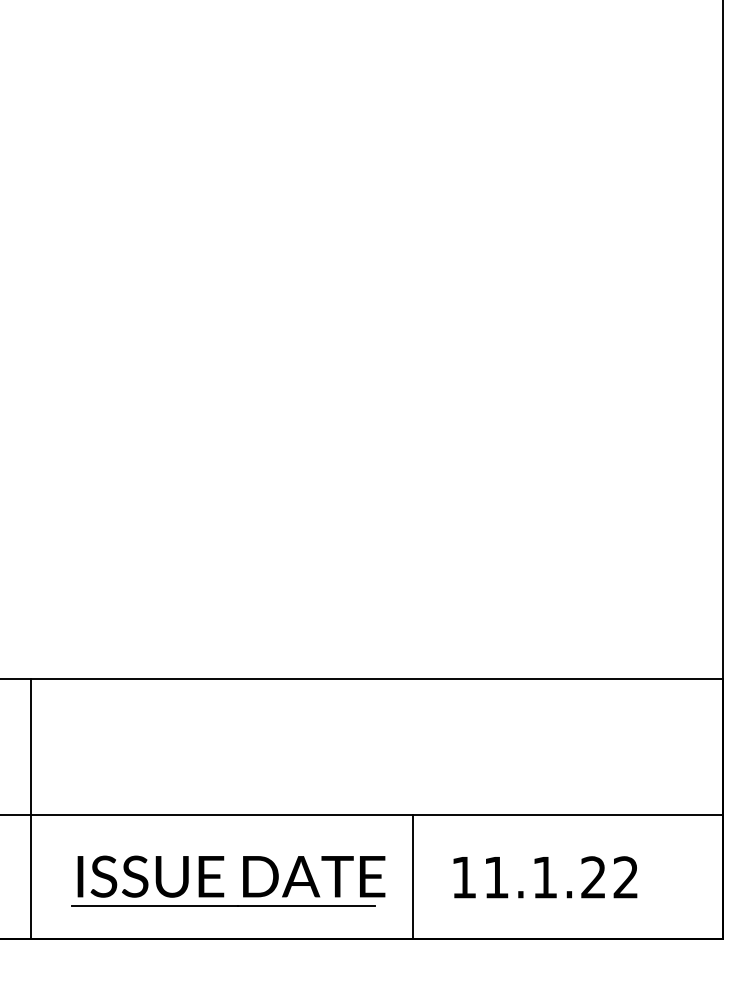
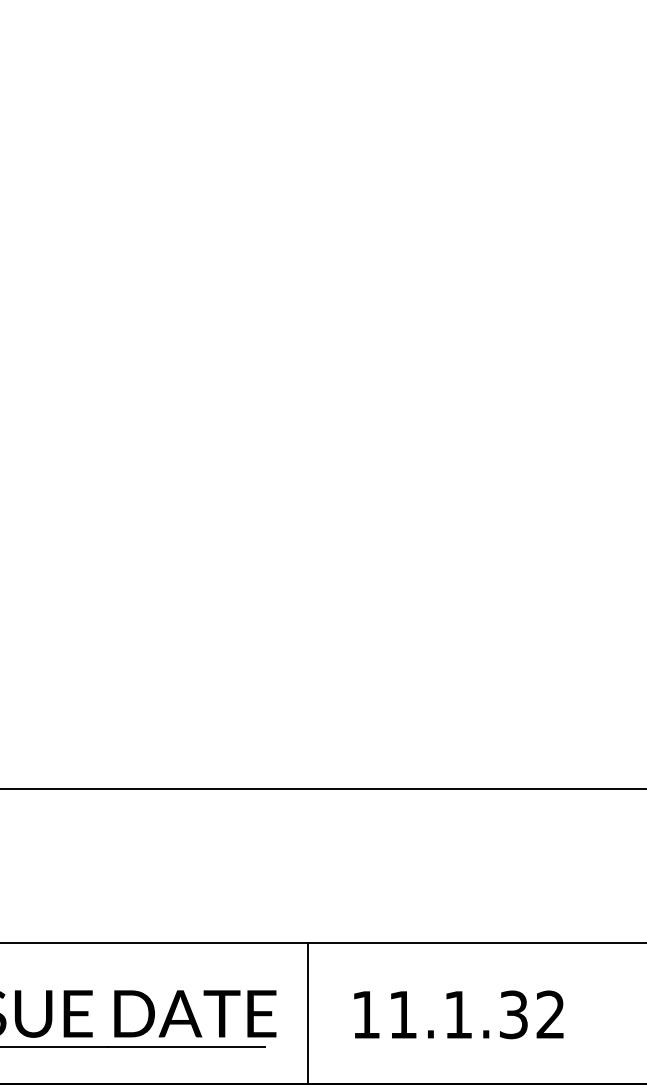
text: (593, 877) -> (513, 1014), 11.1.22 -> 11.1.32

